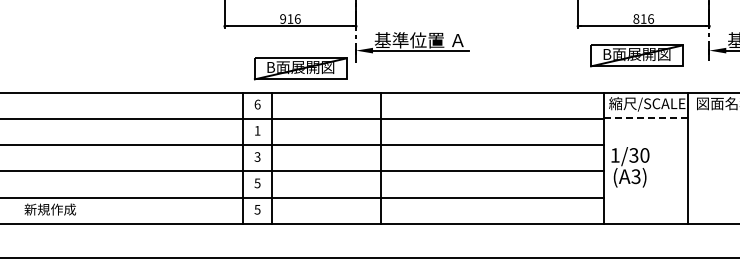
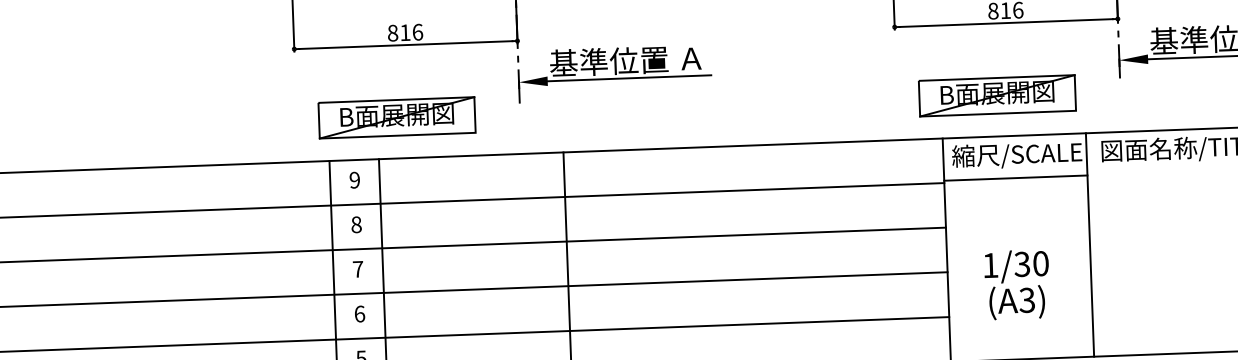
text: (283, 18) -> (393, 32), 916 -> 816
part: (636, 55) -> (996, 95), moved
part: (300, 68) -> (396, 117), moved
text: (257, 104) -> (354, 180), 6 -> 9
line: (646, 117) -> (1016, 177), dashed -> solid
text: (257, 130) -> (356, 224), 1 -> 8
text: (257, 156) -> (357, 268), 3 -> 7
text: (630, 167) -> (1017, 285), moved
text: (257, 183) -> (359, 314), 5 -> 6

